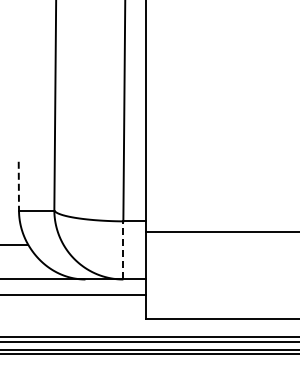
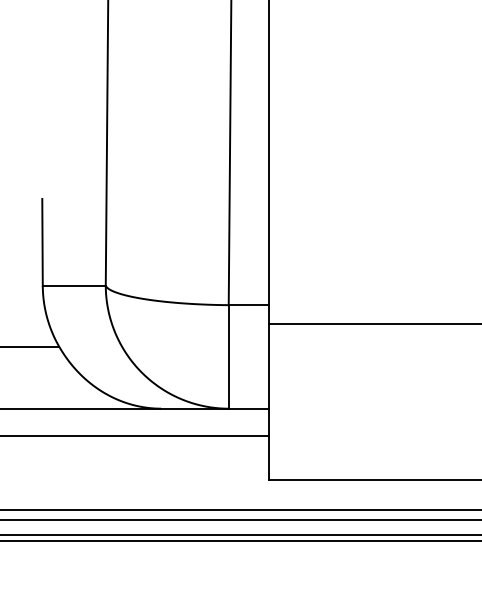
line: (18, 186) -> (41, 243), dashed -> solid
line: (123, 249) -> (228, 355), dashed -> solid

